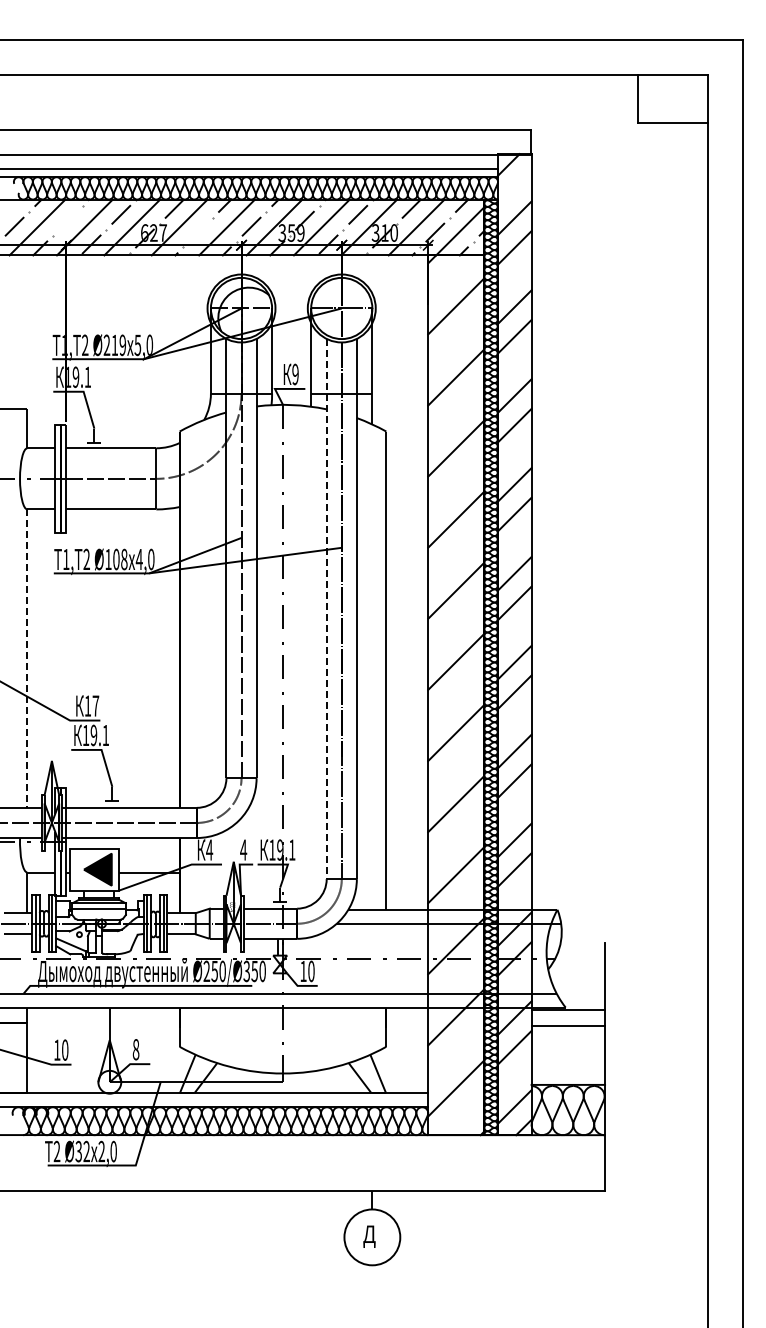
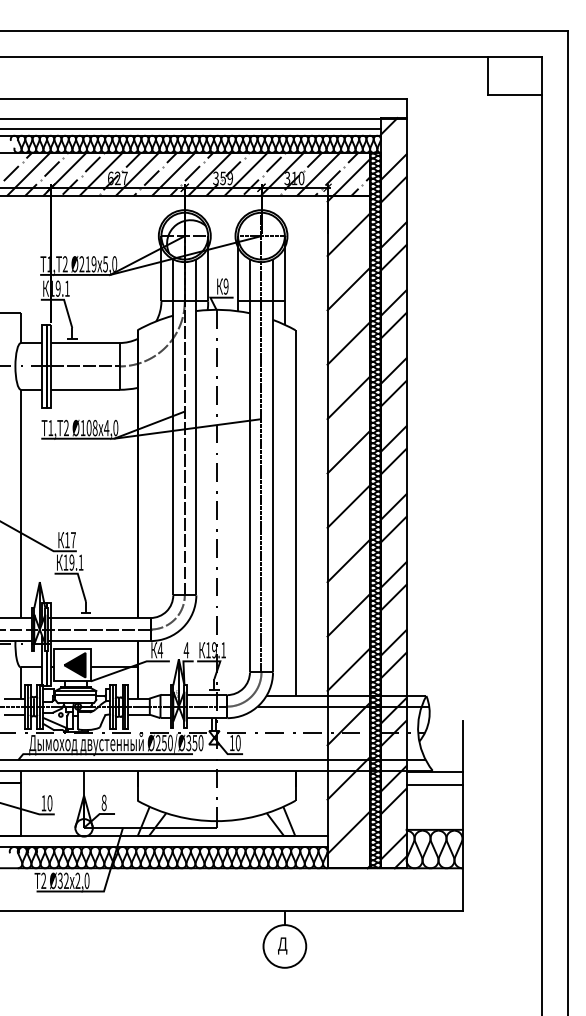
line: (67, 220) -> (51, 168), added
line: (198, 232) -> (151, 178), added
line: (326, 609) -> (249, 466), dashed -> solid
line: (27, 659) -> (21, 504), dashed -> solid

